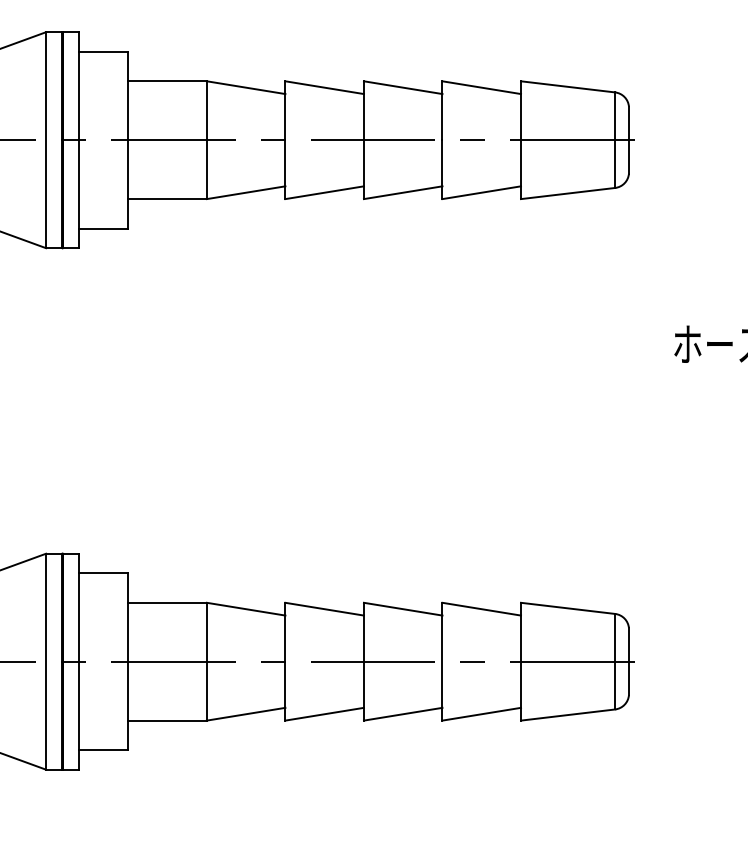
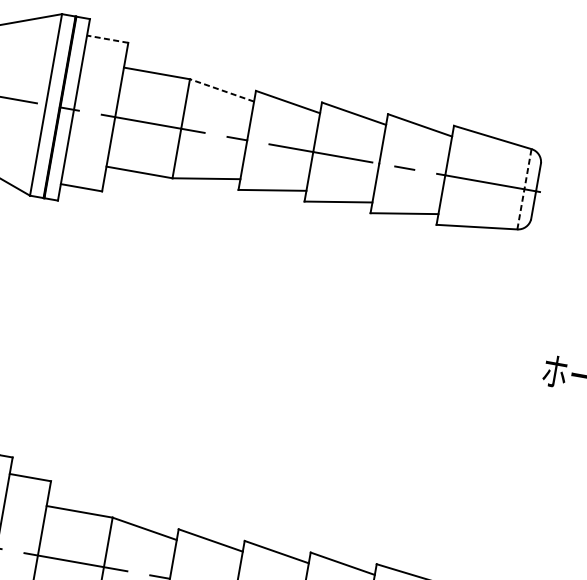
line: (103, 51) -> (107, 38), solid -> dashed
line: (246, 87) -> (222, 90), solid -> dashed
line: (615, 140) -> (524, 189), solid -> dashed

